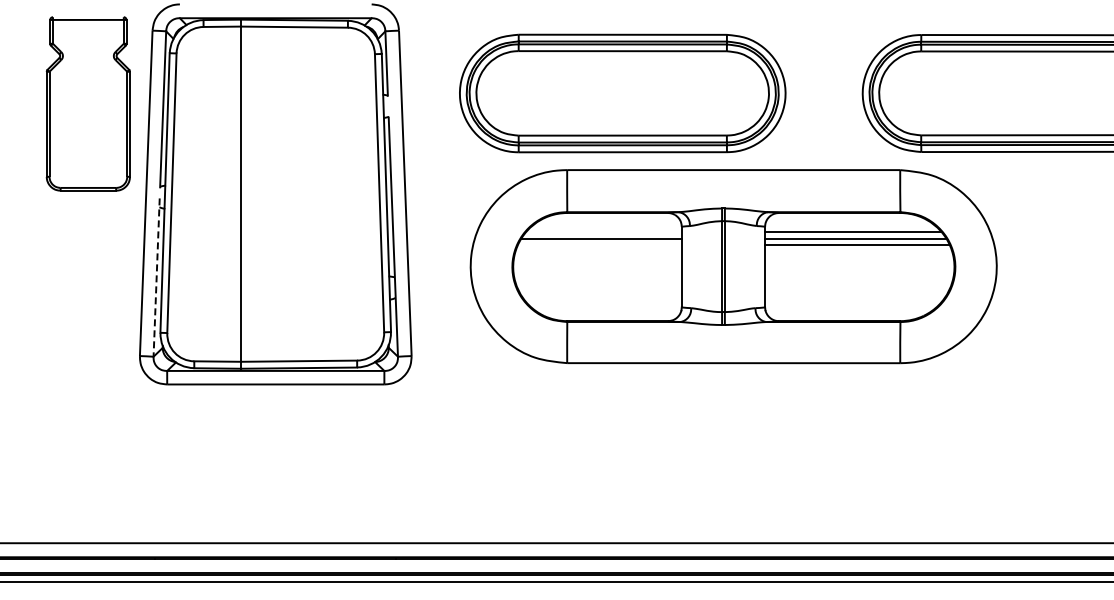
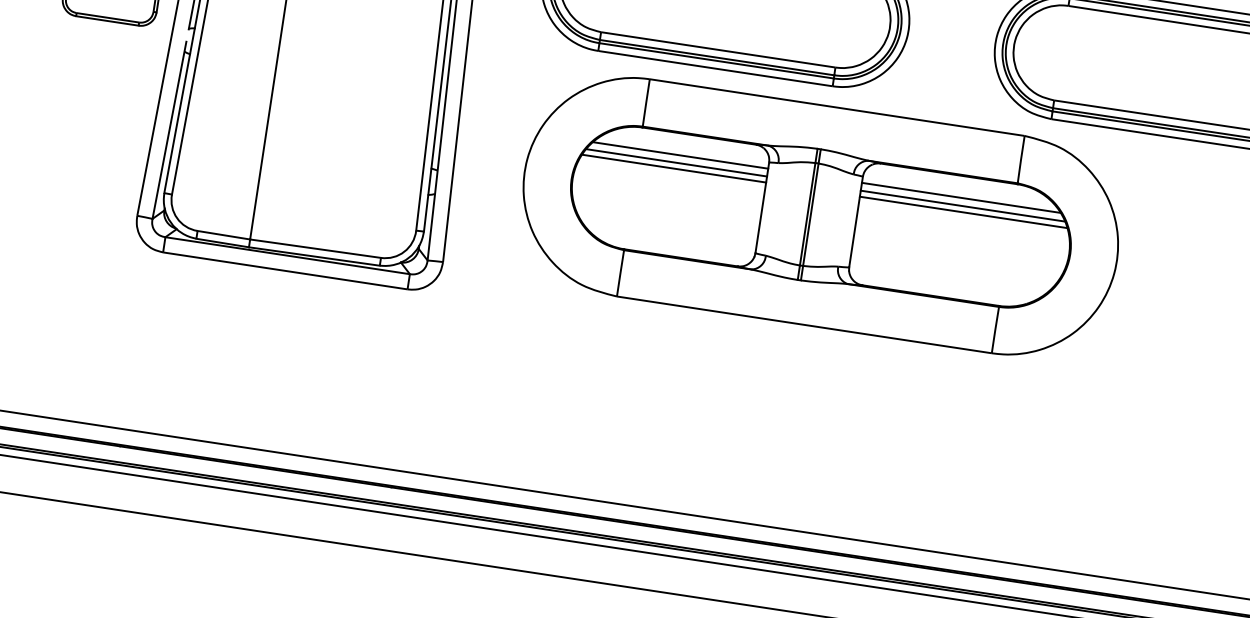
line: (603, 232) -> (680, 155), added
line: (599, 244) -> (673, 168), added
line: (156, 278) -> (169, 131), dashed -> solid

